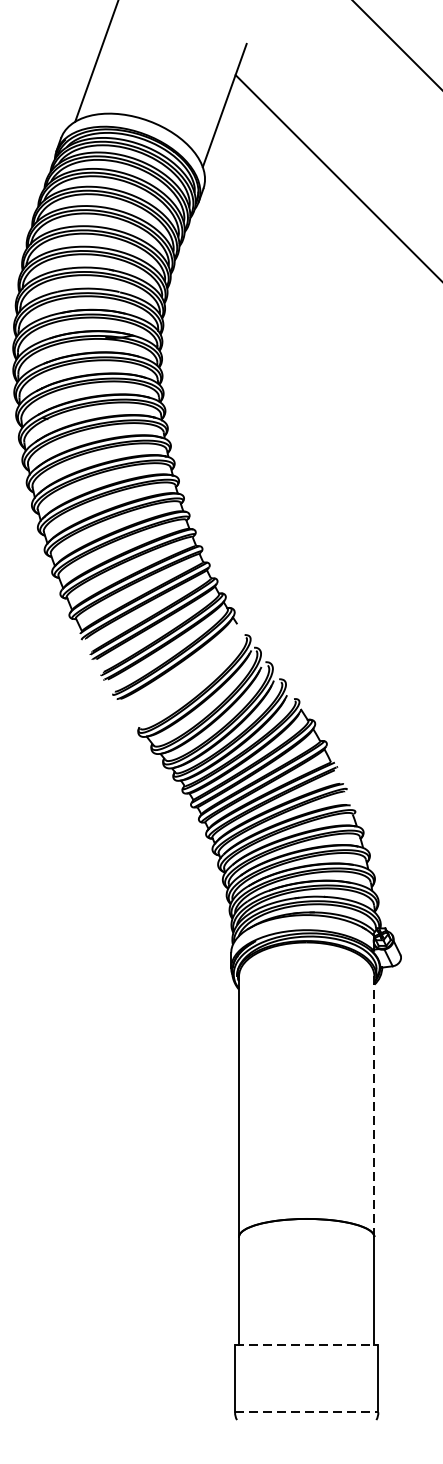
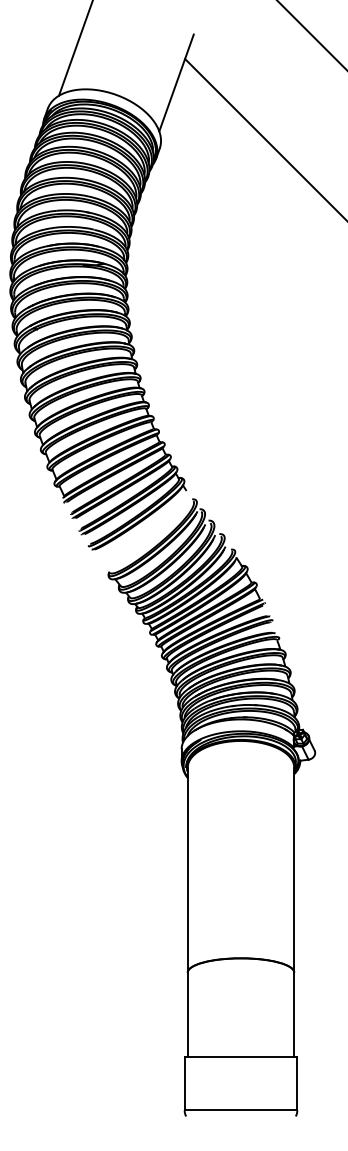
line: (374, 1107) -> (294, 870), dashed -> solid
line: (307, 1345) -> (241, 1057), dashed -> solid
line: (307, 1412) -> (241, 1110), dashed -> solid

